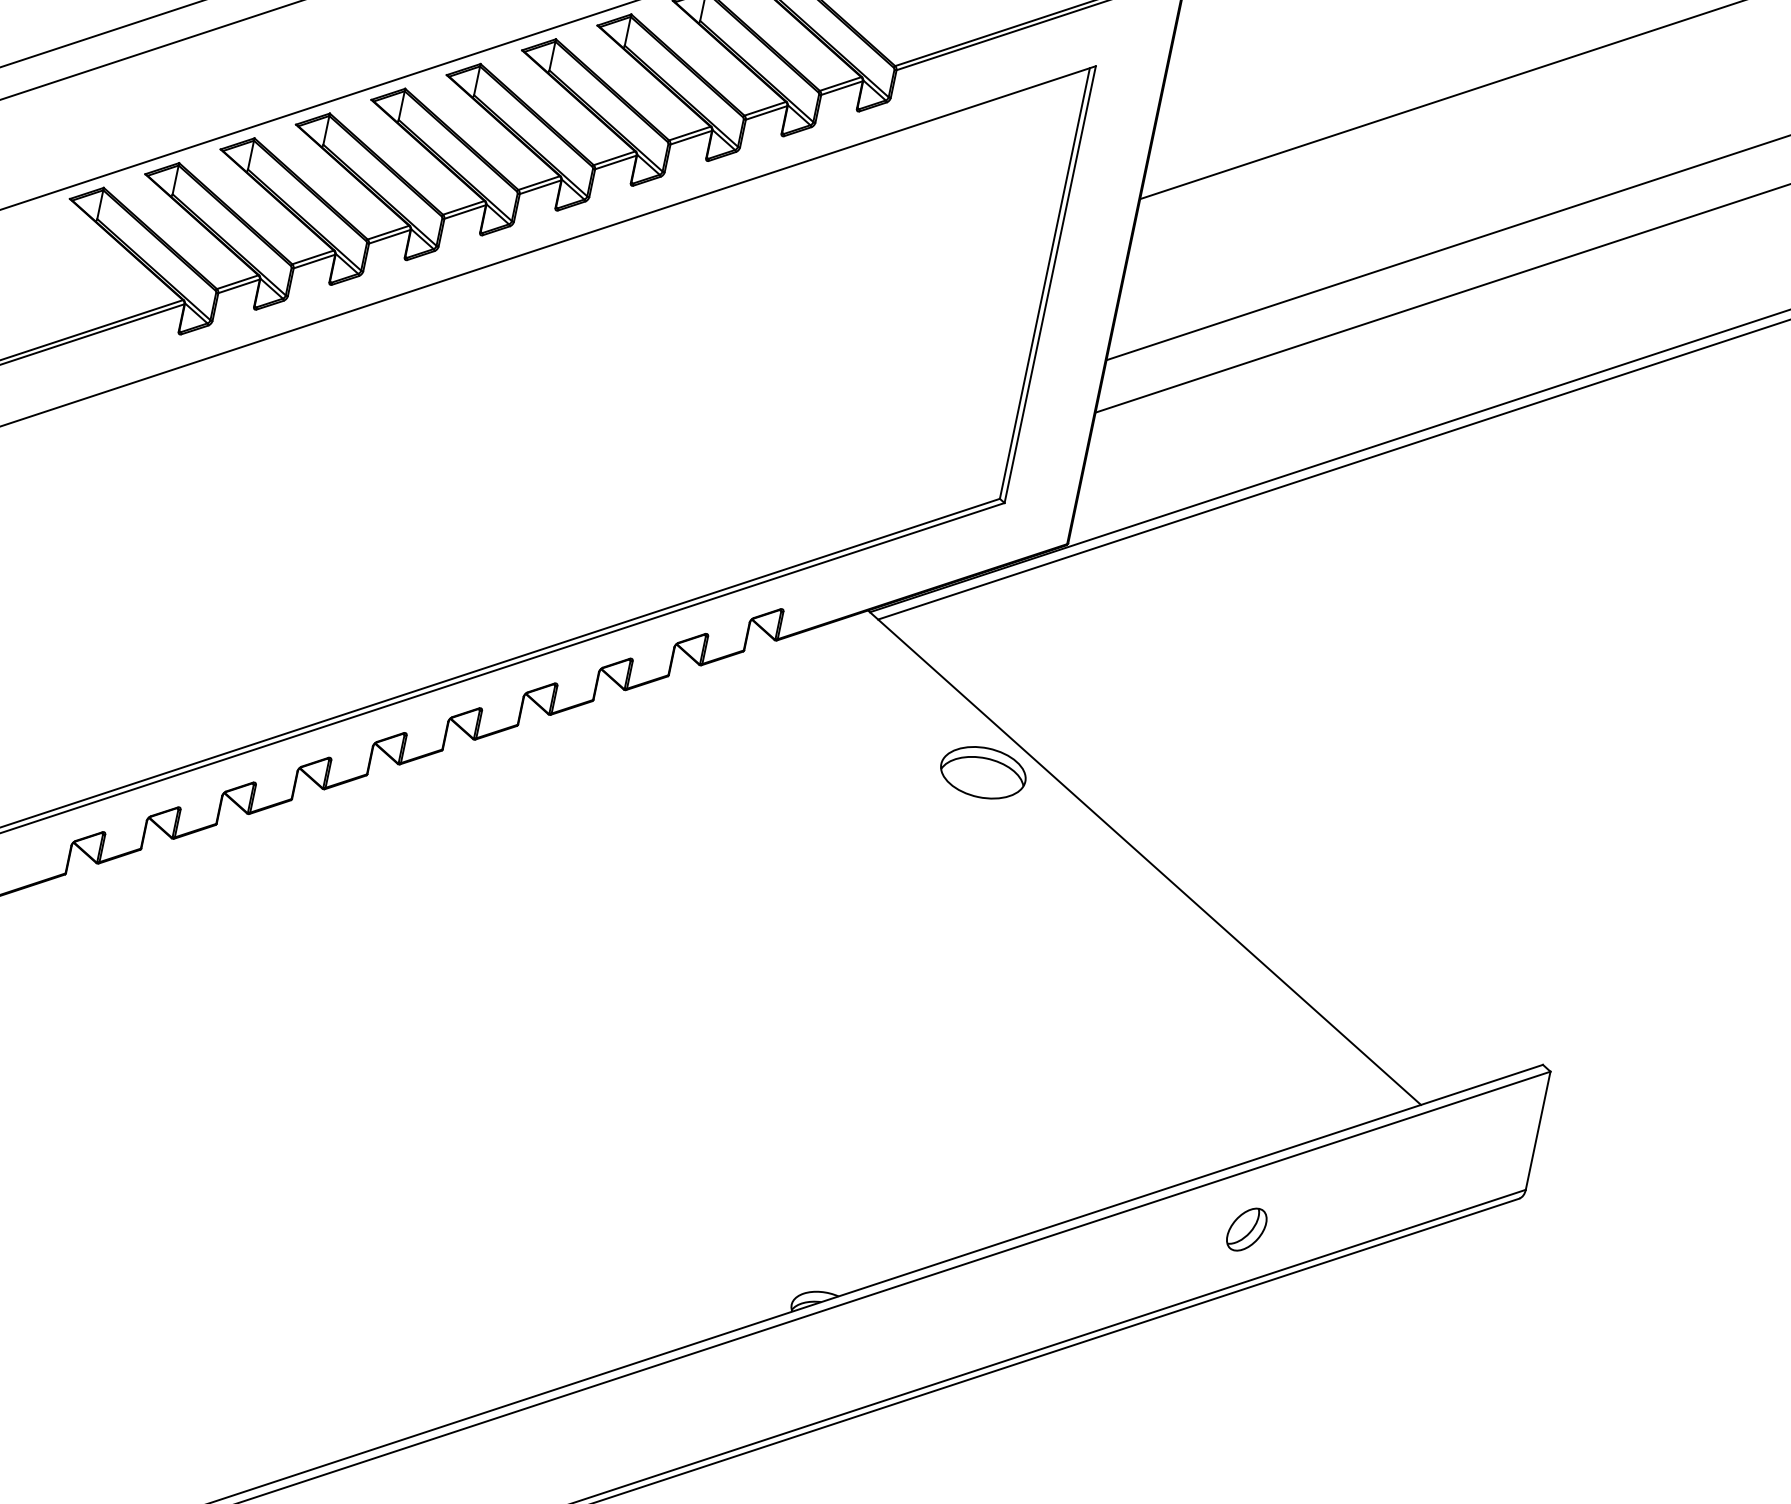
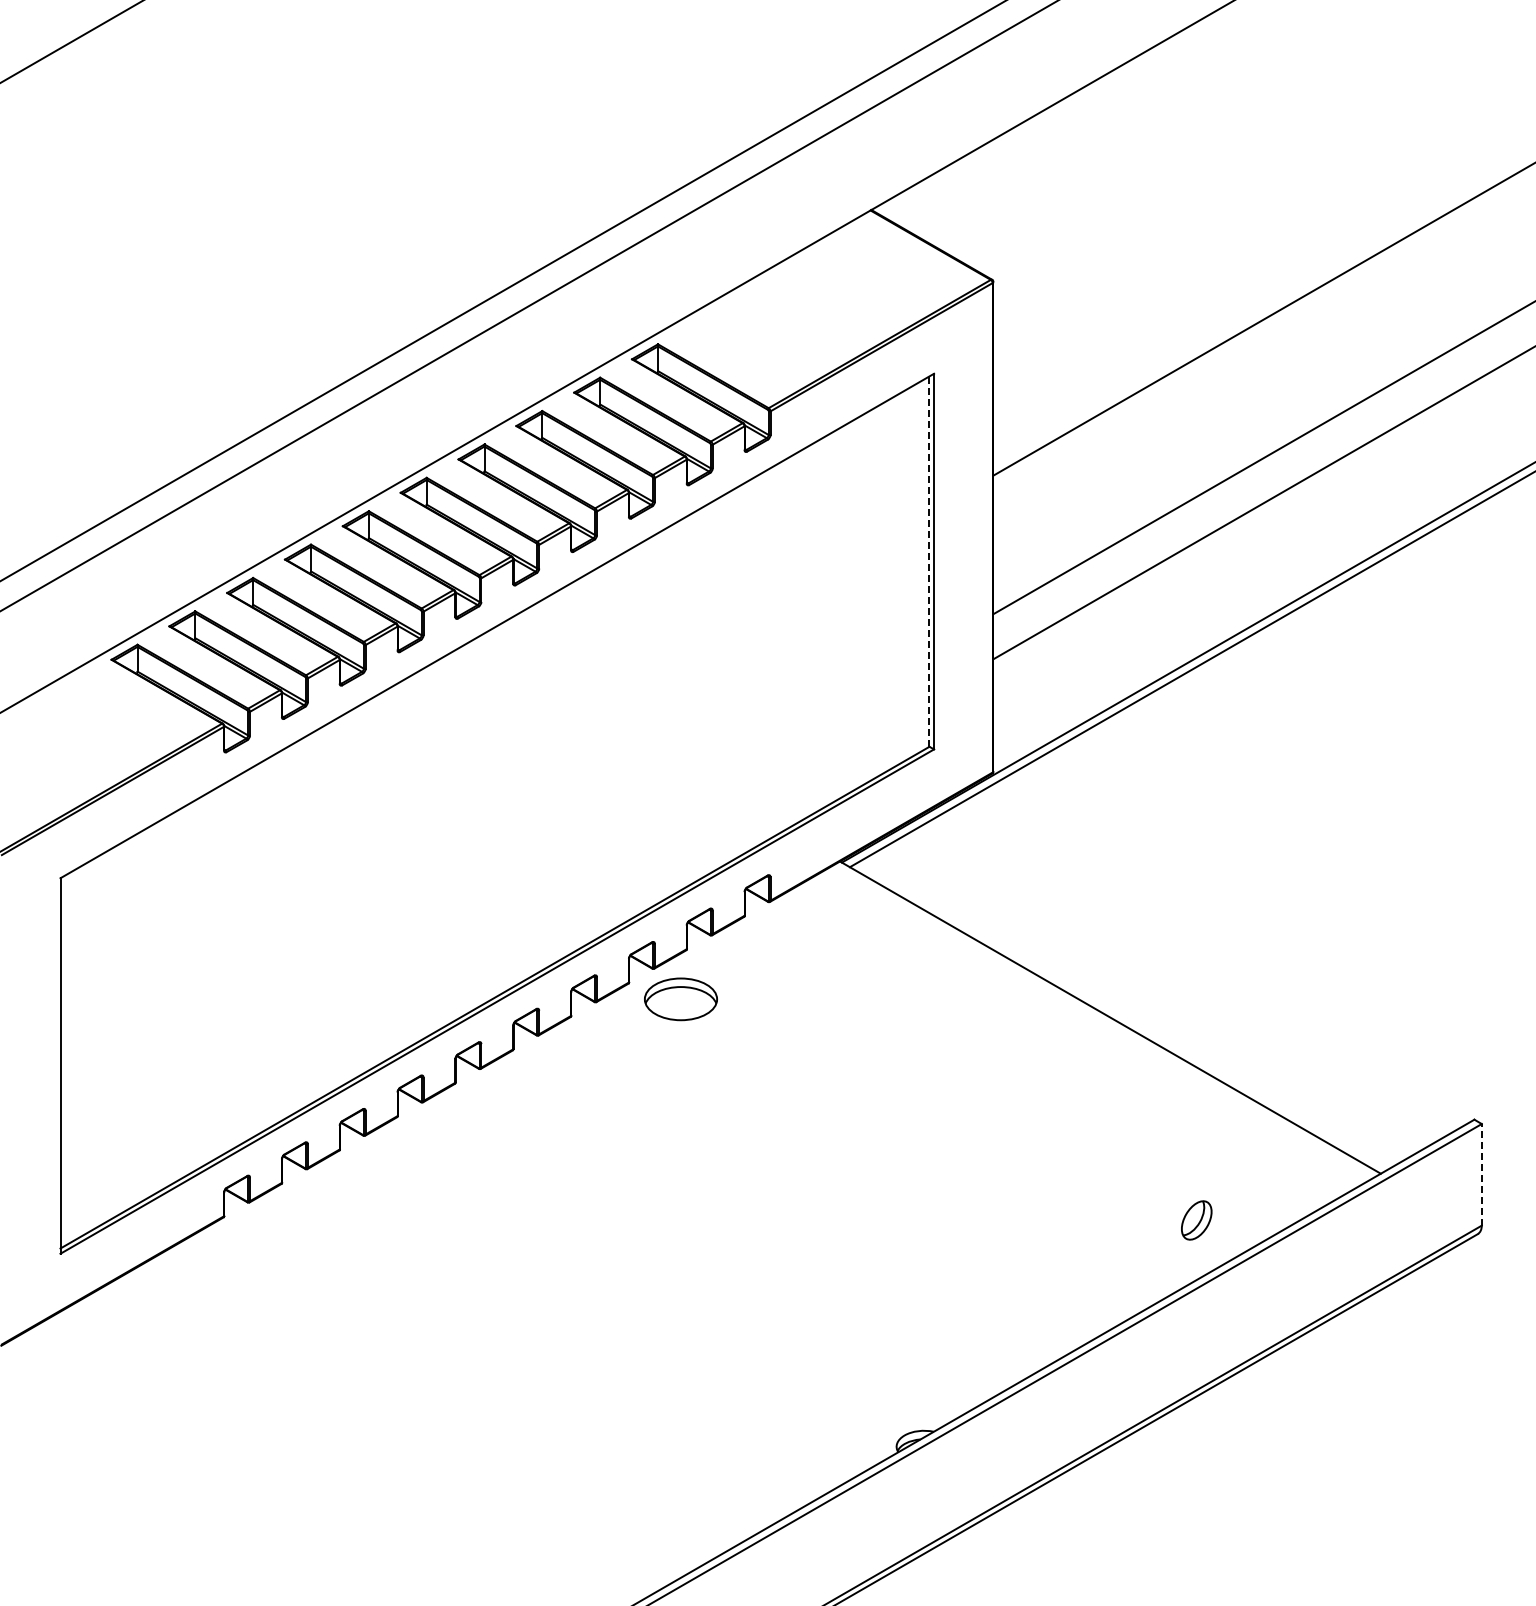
line: (1044, 283) -> (929, 561), solid -> dashed
part: (982, 772) -> (680, 999), moved
line: (1537, 1130) -> (1481, 1174), solid -> dashed
part: (1246, 1229) -> (1196, 1220), moved

